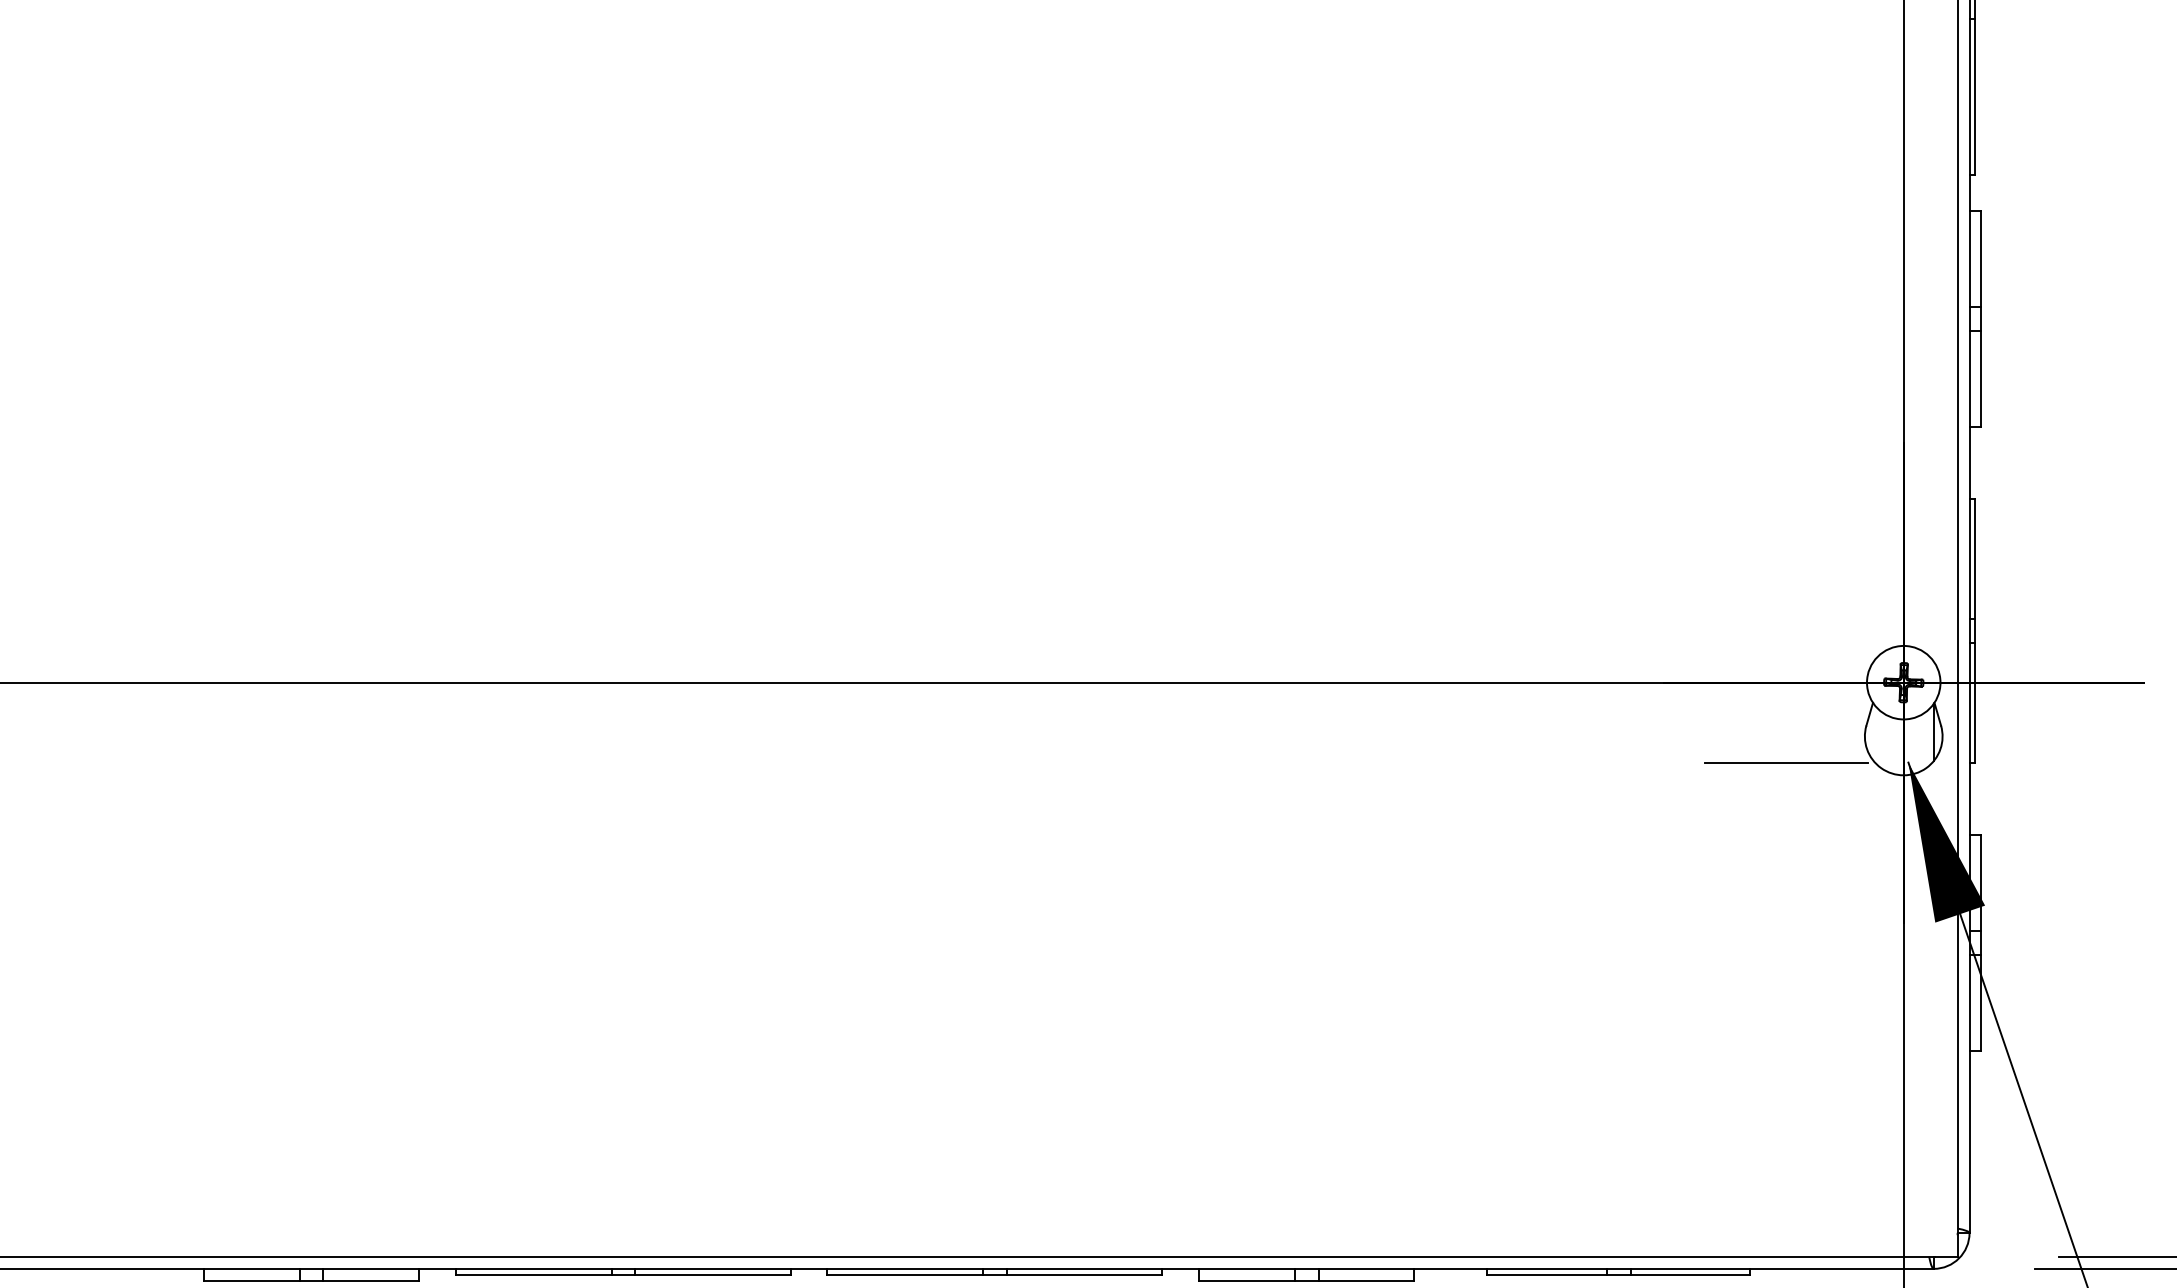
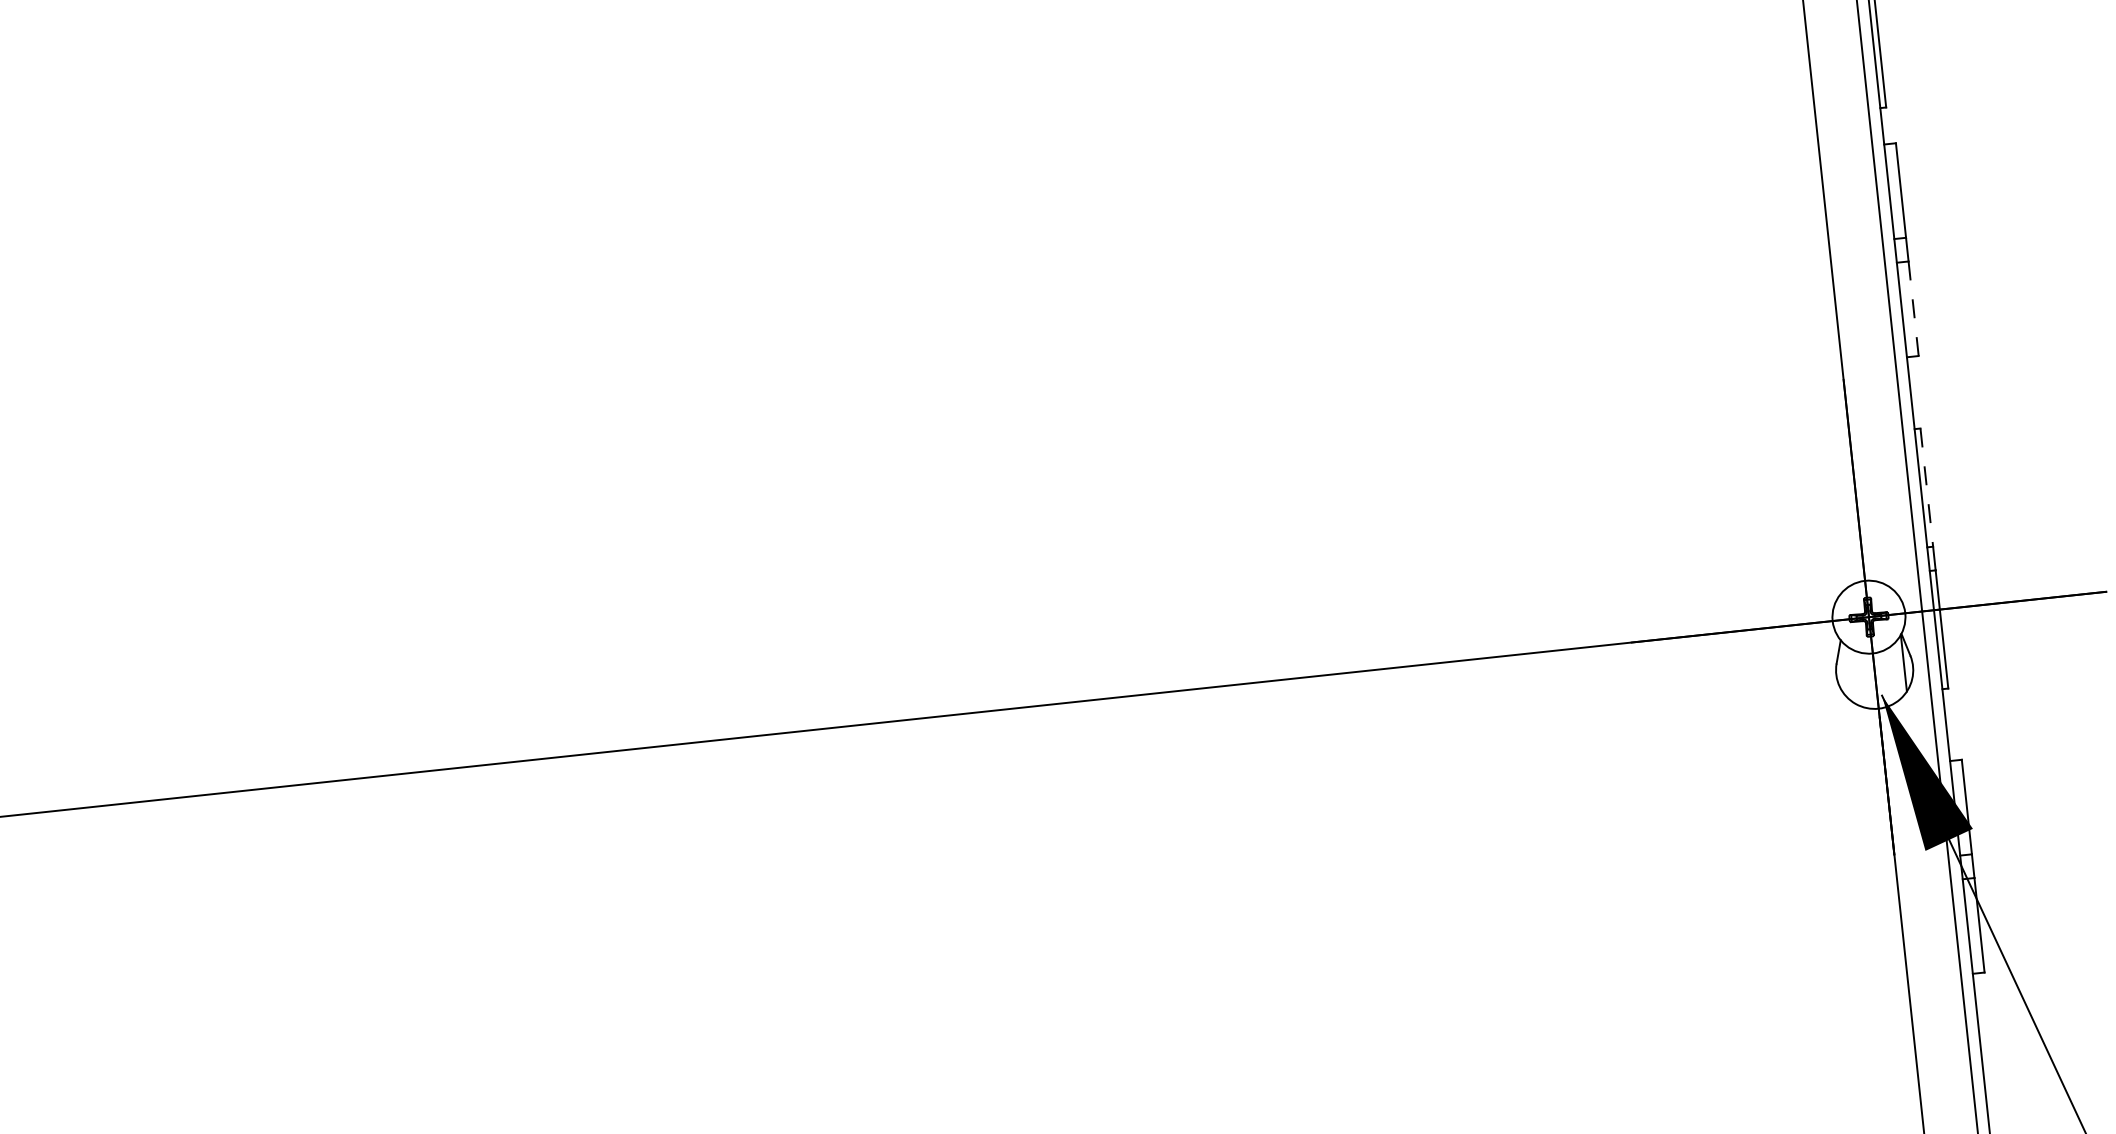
line: (1981, 378) -> (1913, 308), solid -> dashed
line: (1975, 559) -> (1926, 487), solid -> dashed
line: (1786, 762) -> (1761, 708), removed

